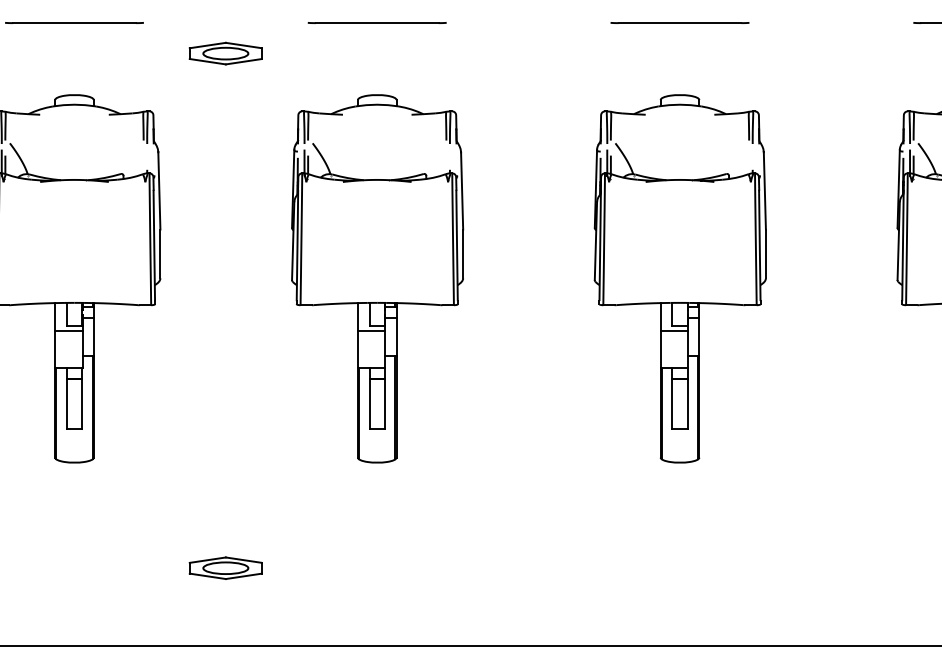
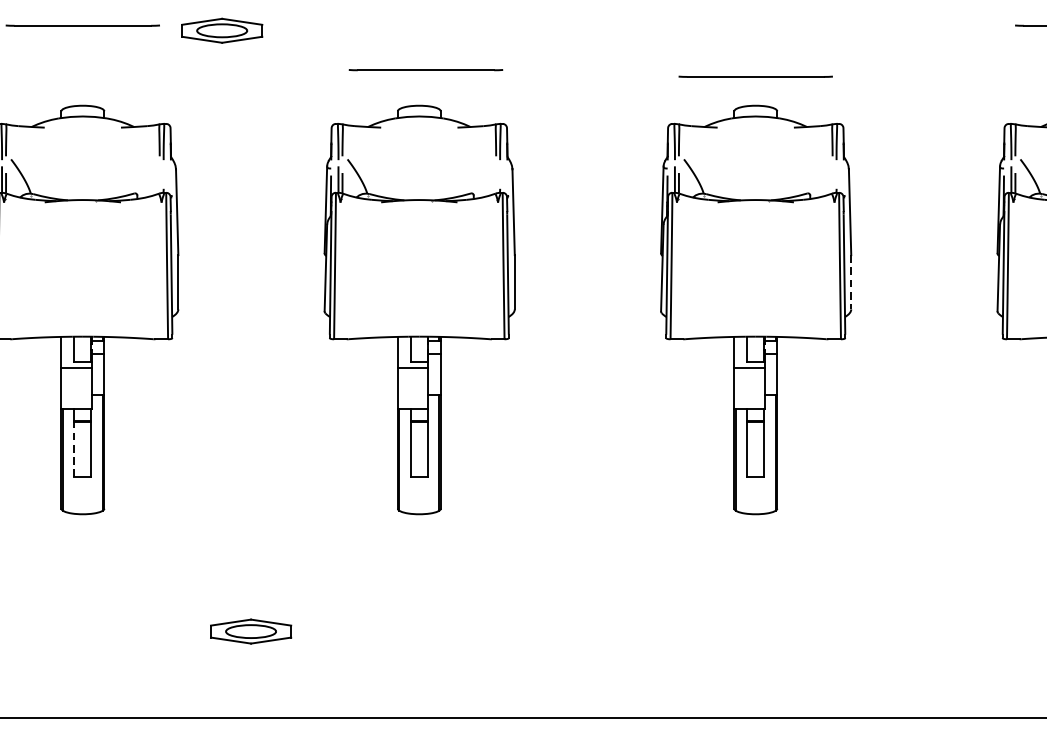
line: (376, 22) -> (425, 69), moved
line: (679, 22) -> (755, 76), moved
part: (225, 53) -> (221, 30), moved
line: (765, 254) -> (850, 282), solid -> dashed
line: (66, 404) -> (73, 449), solid -> dashed

